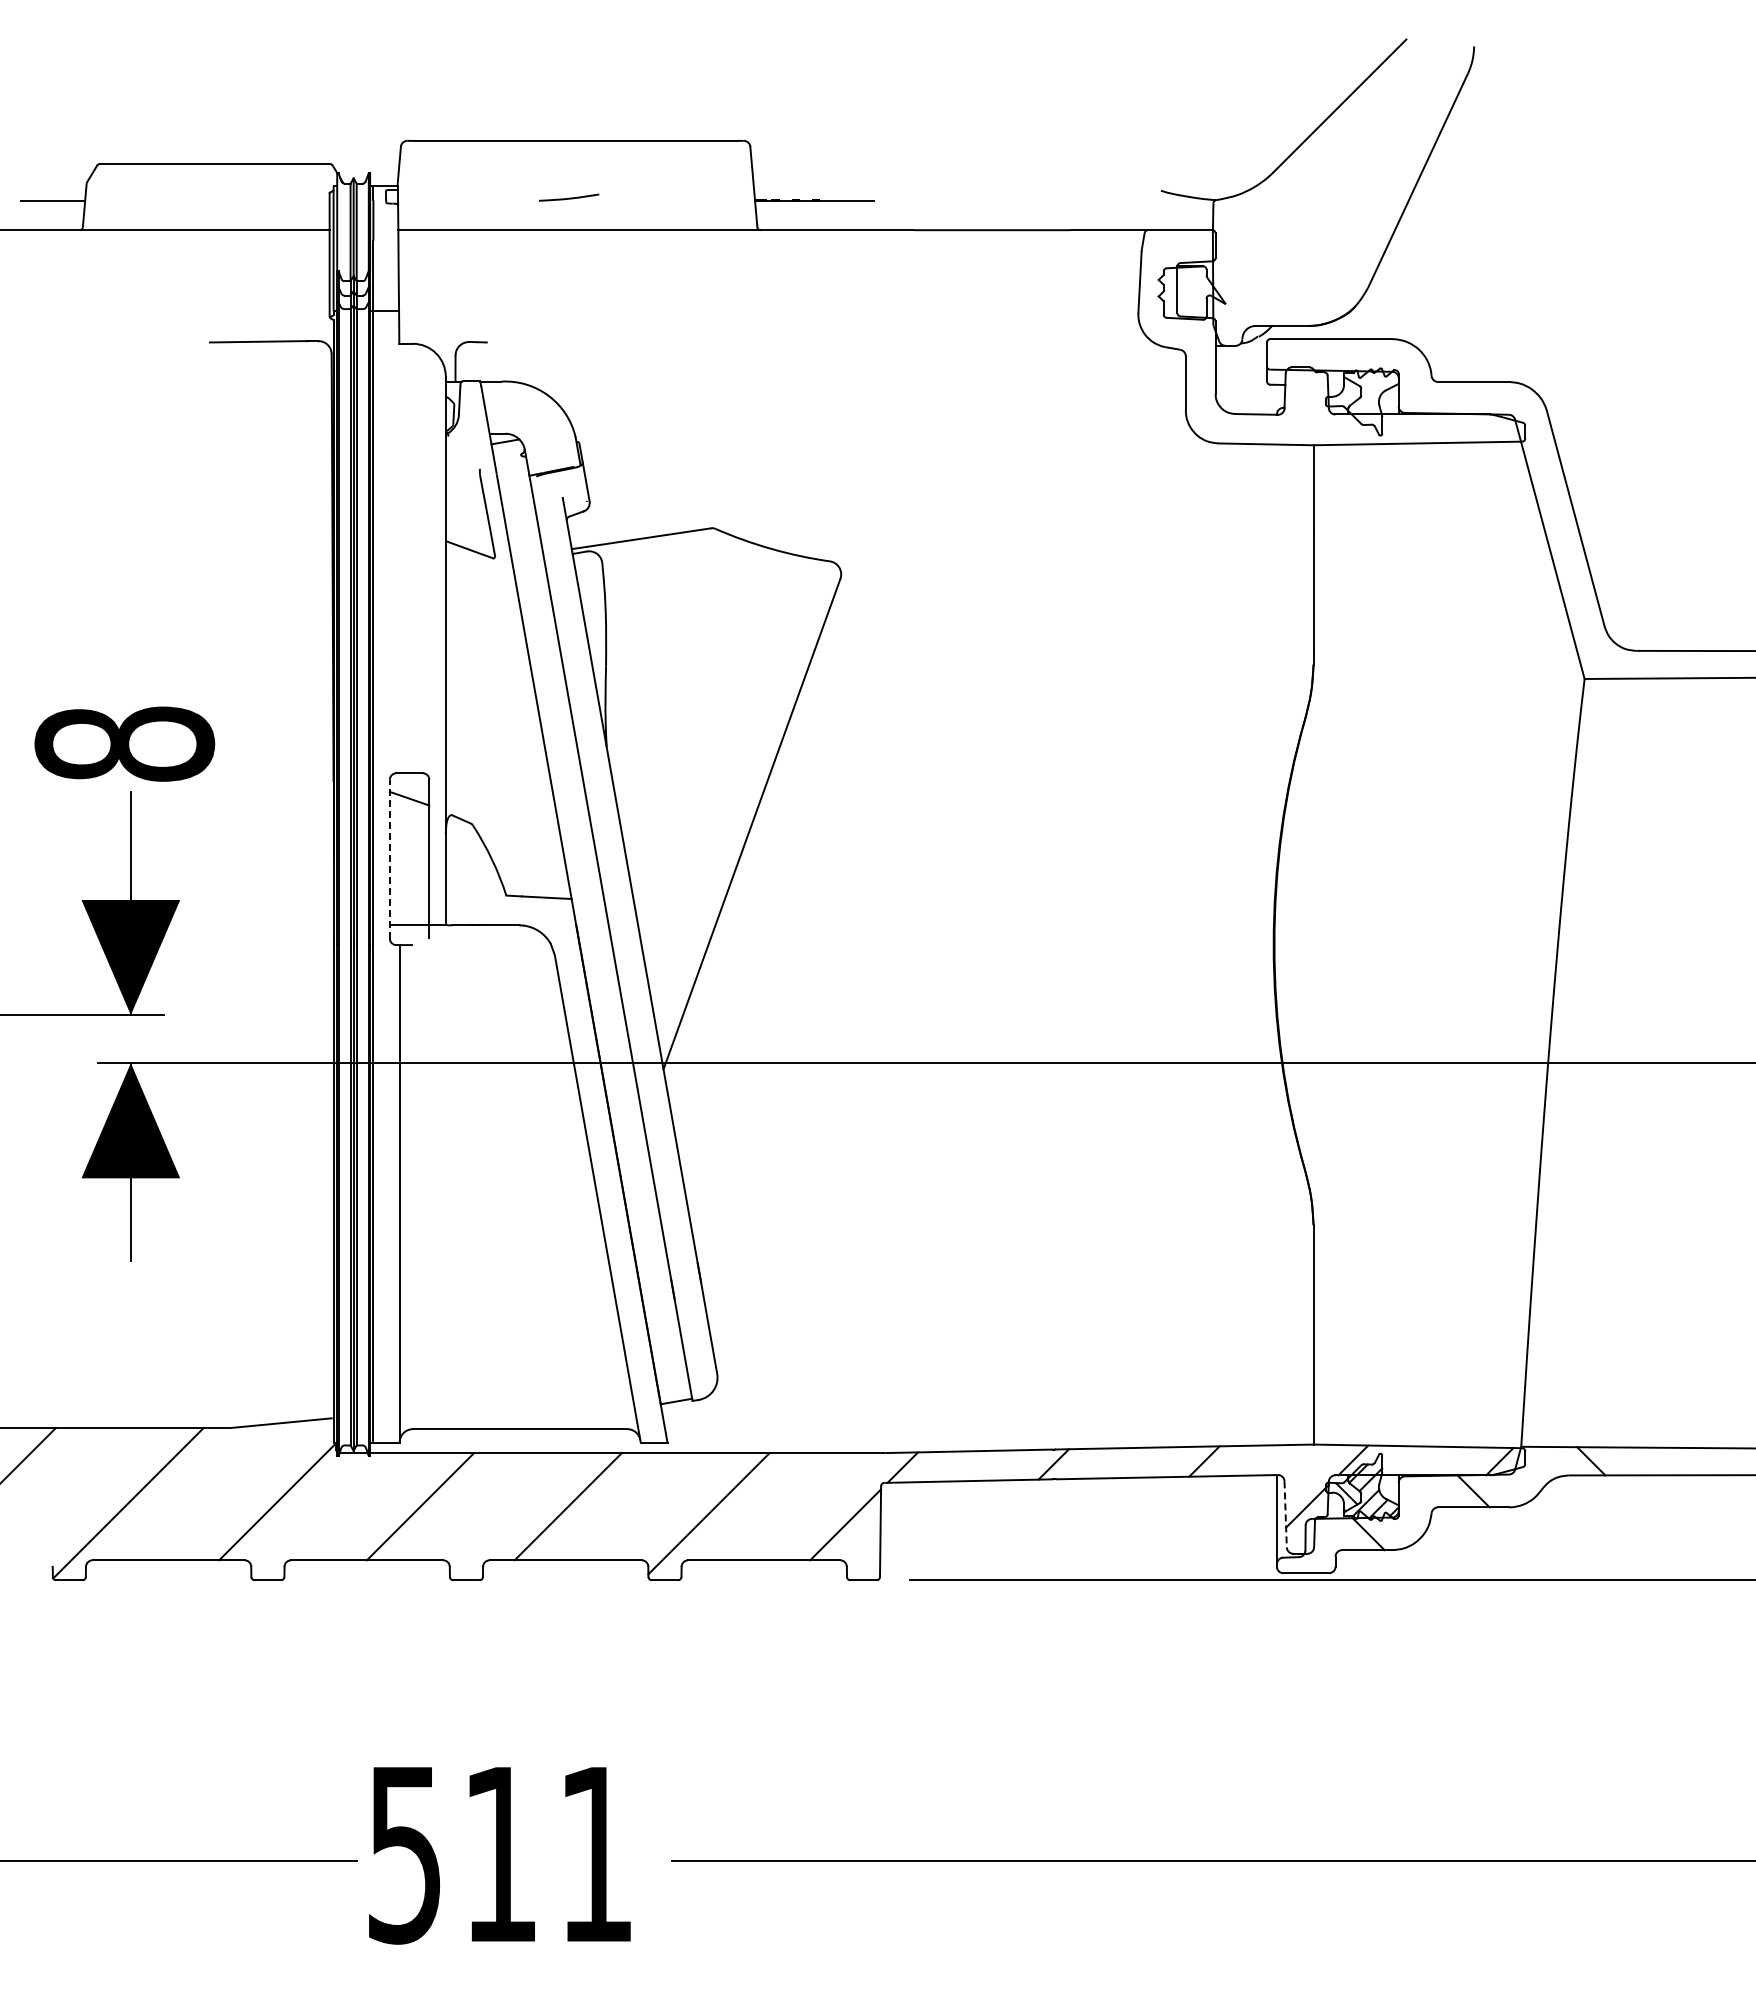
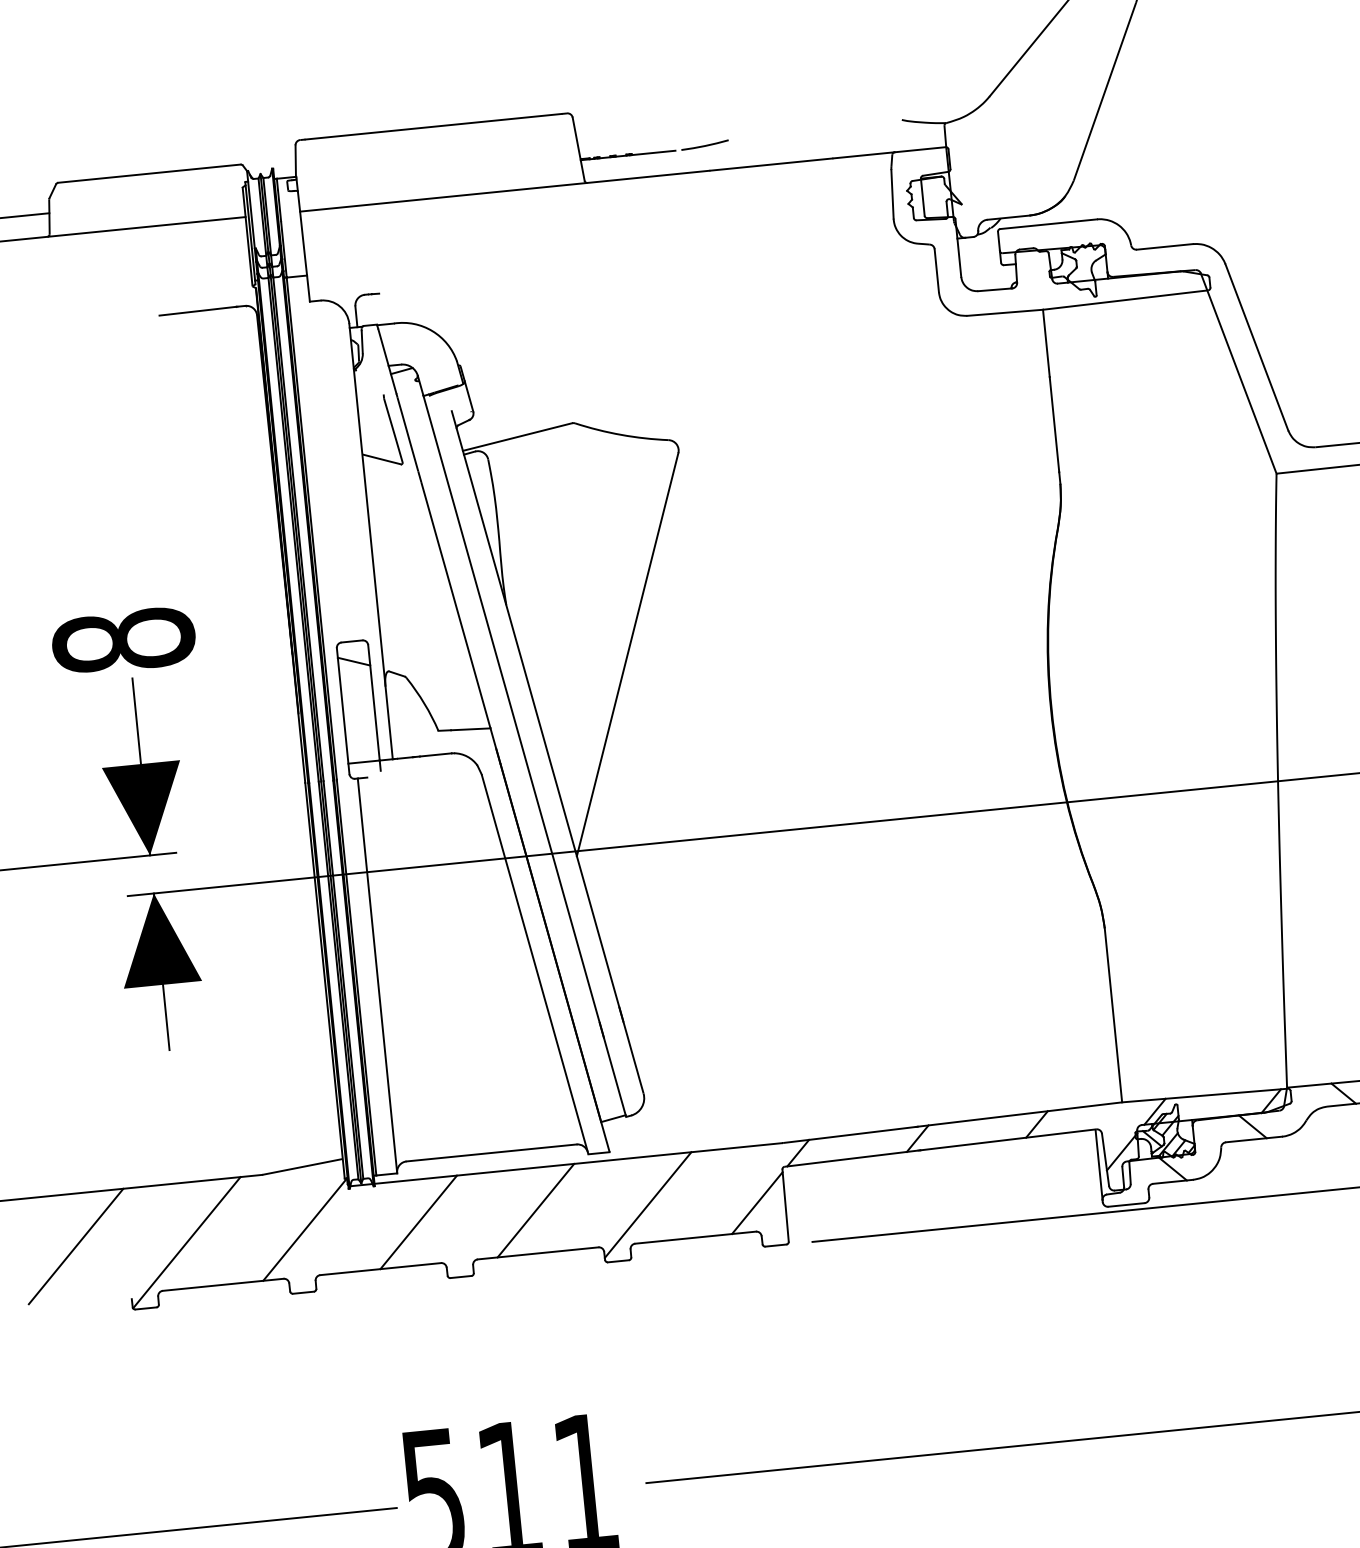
curve: (569, 197) -> (705, 144), moved
line: (389, 858) -> (342, 710), dashed -> solid
line: (1285, 1514) -> (1105, 1160), dashed -> solid

